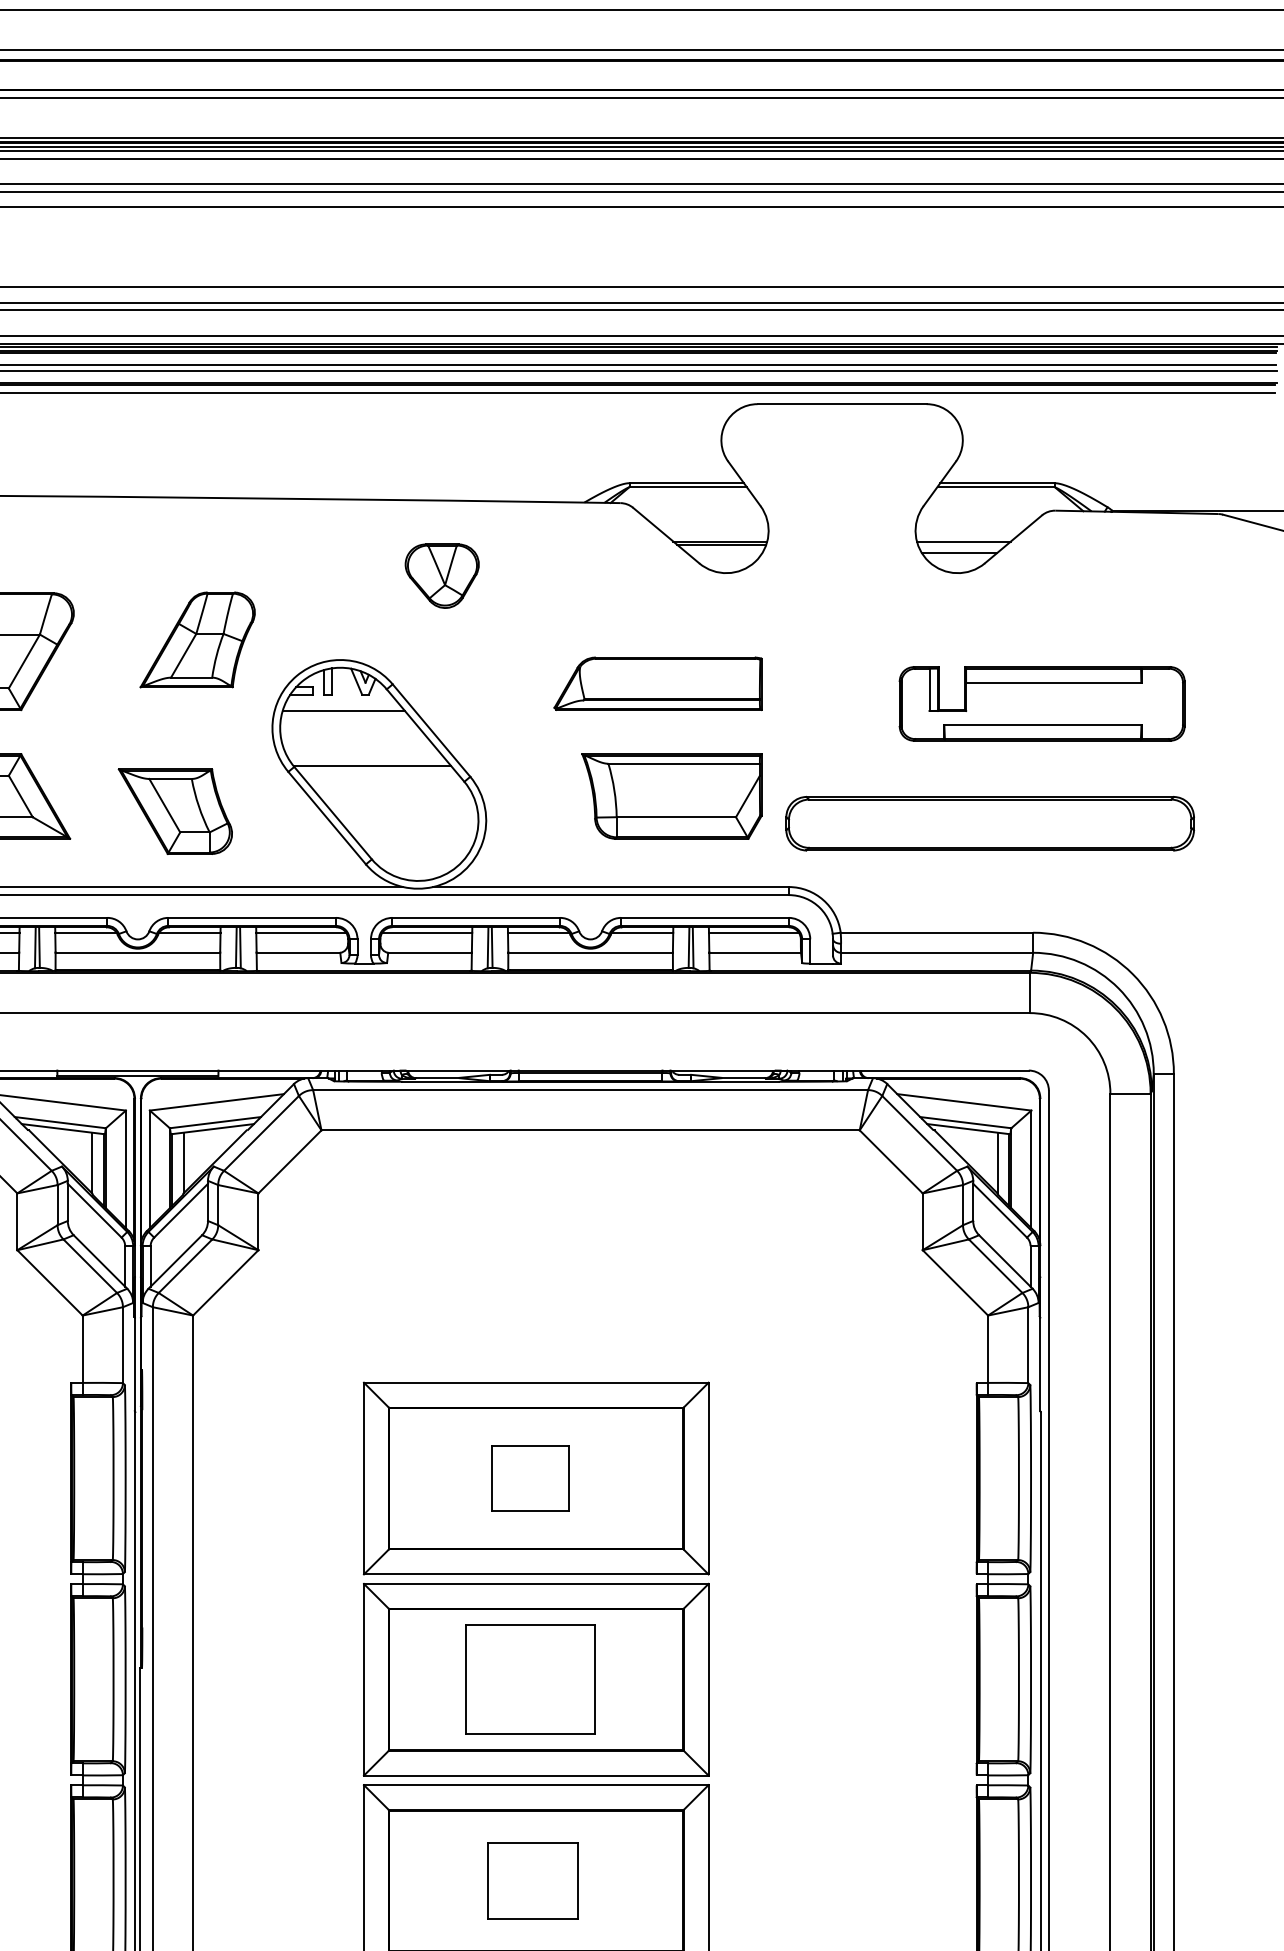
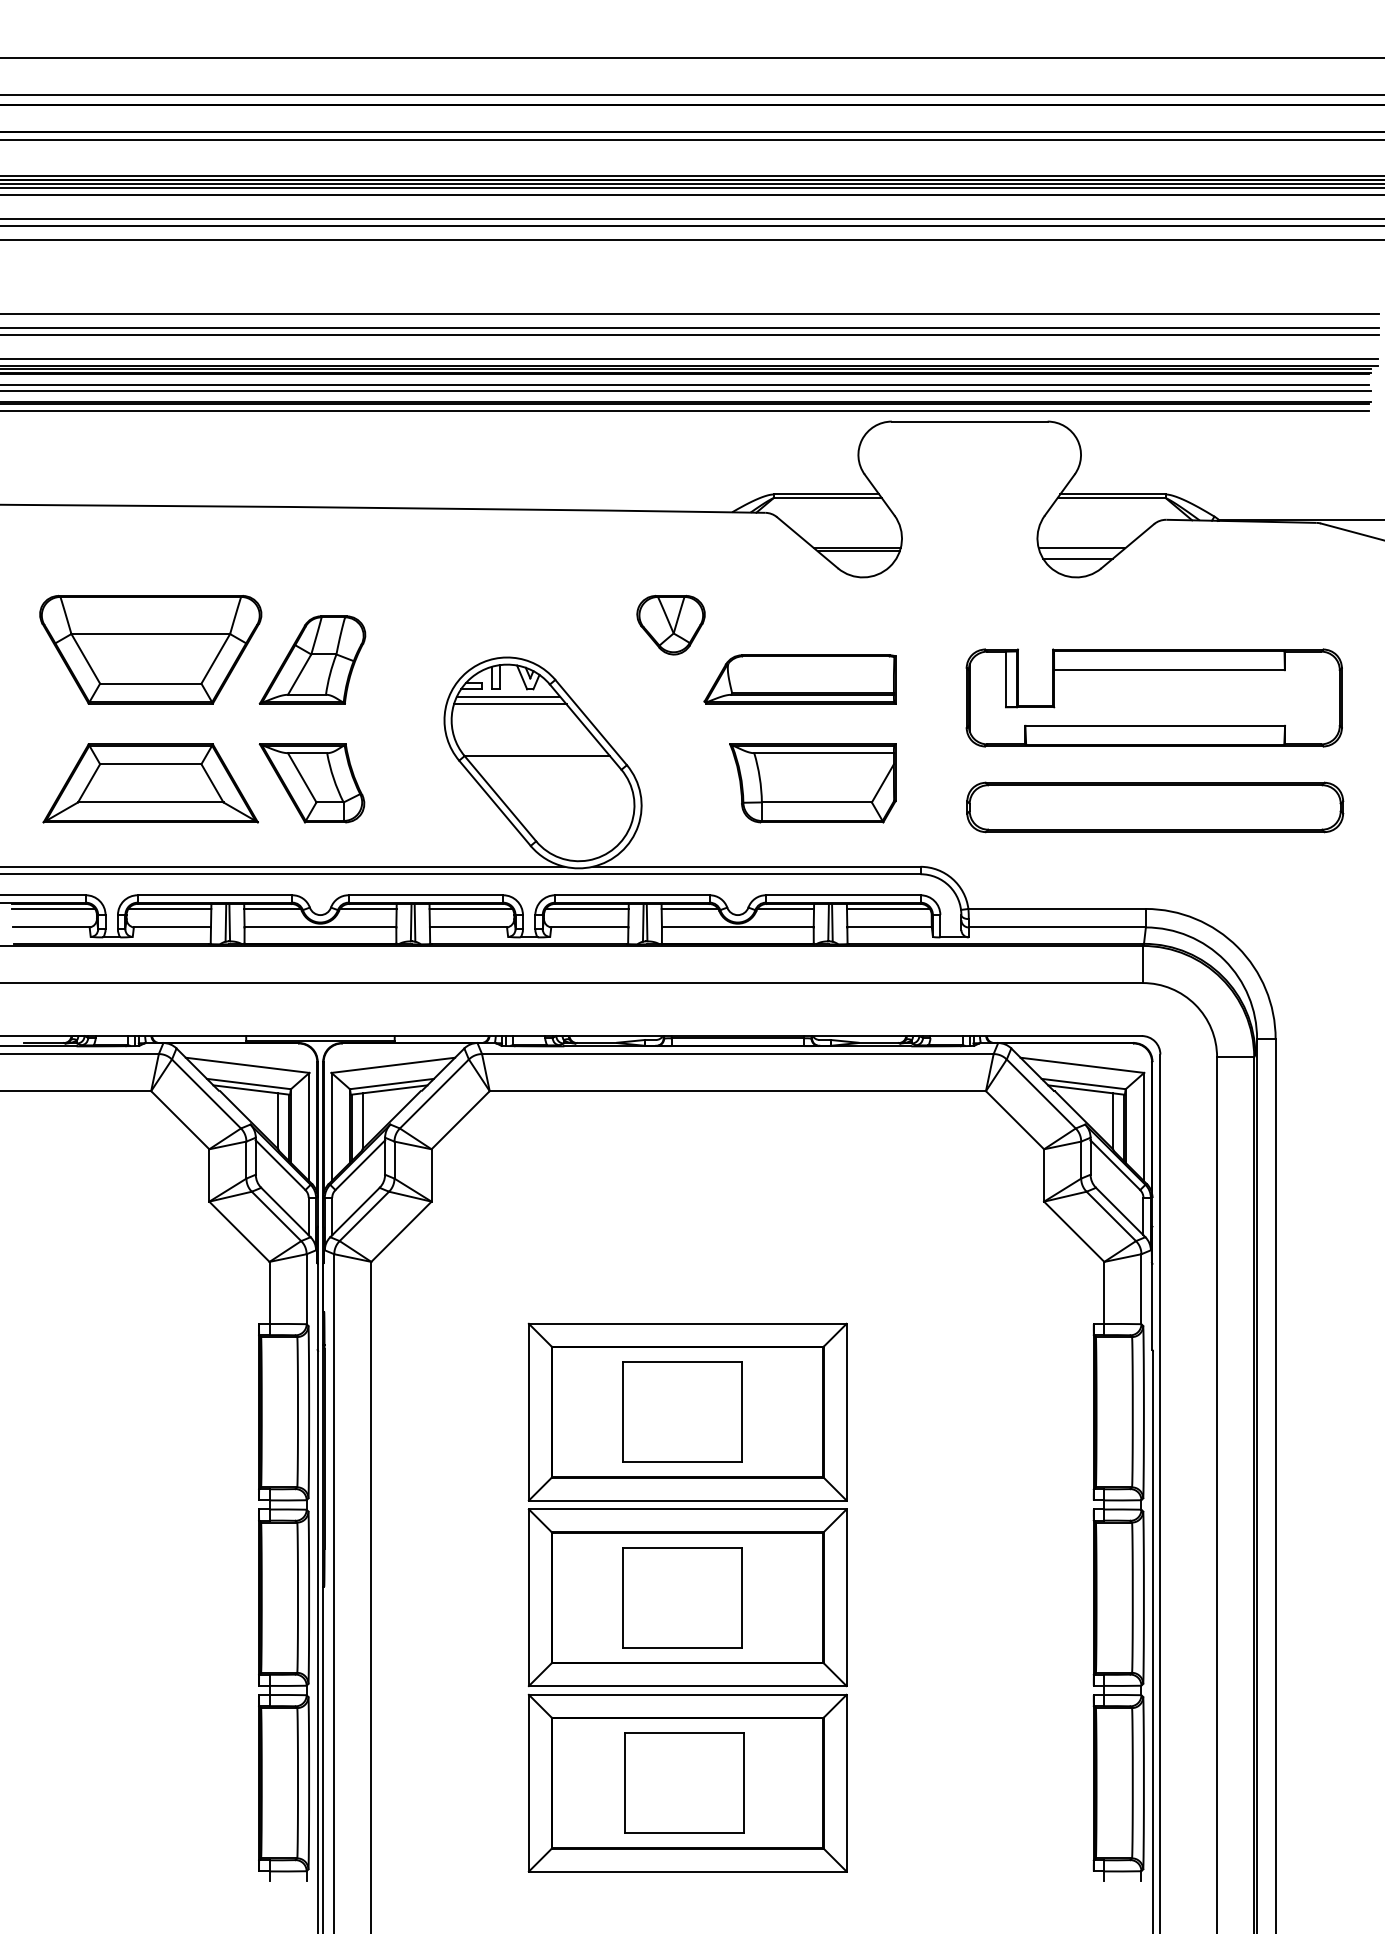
part: (441, 575) -> (670, 624), moved
part: (197, 639) -> (312, 659), moved
line: (341, 702) -> (508, 696), added
part: (1041, 703) -> (1153, 697), size x1.43
part: (174, 811) -> (311, 783), moved
part: (990, 823) -> (1155, 807), moved
part: (530, 1477) -> (682, 1411), size x1.67
part: (532, 1880) -> (684, 1782), size x1.43

